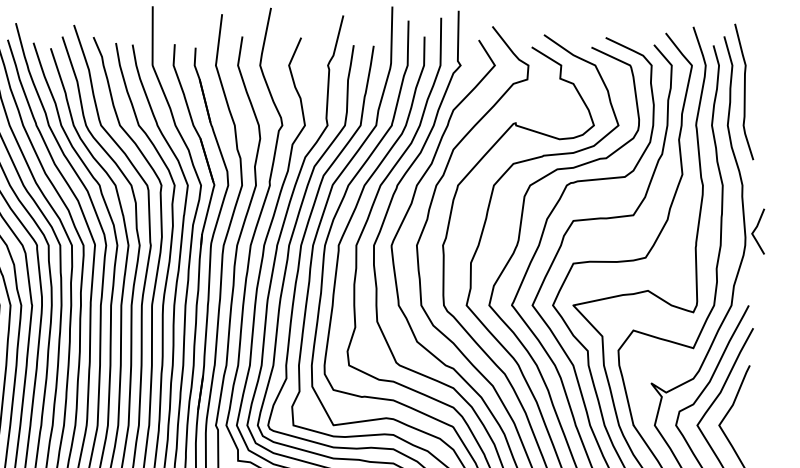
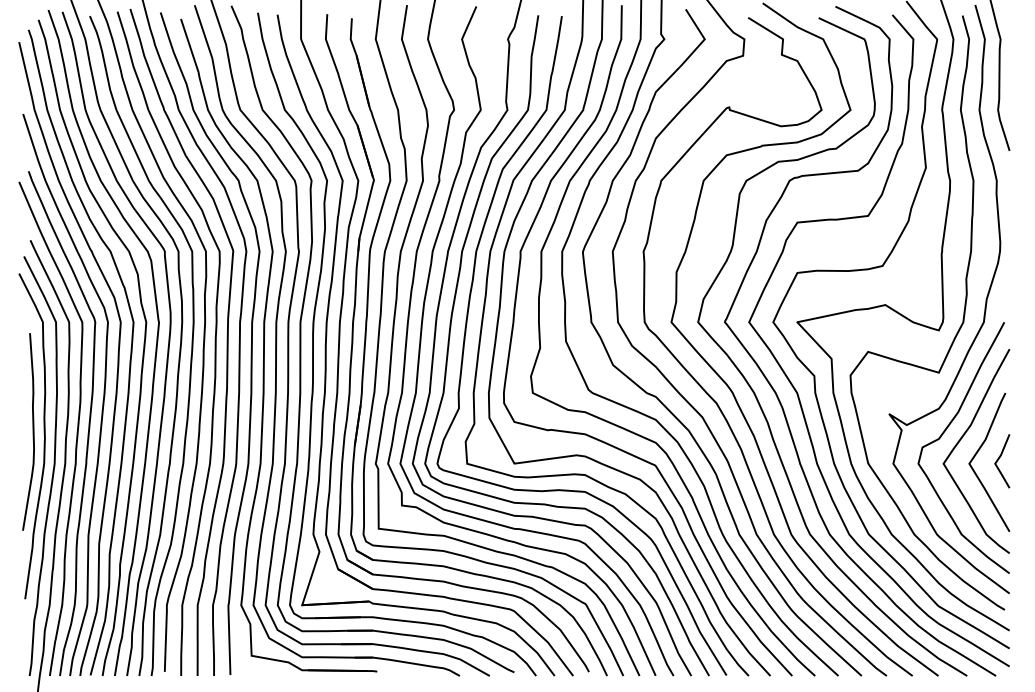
line: (755, 230) -> (999, 459), moved

